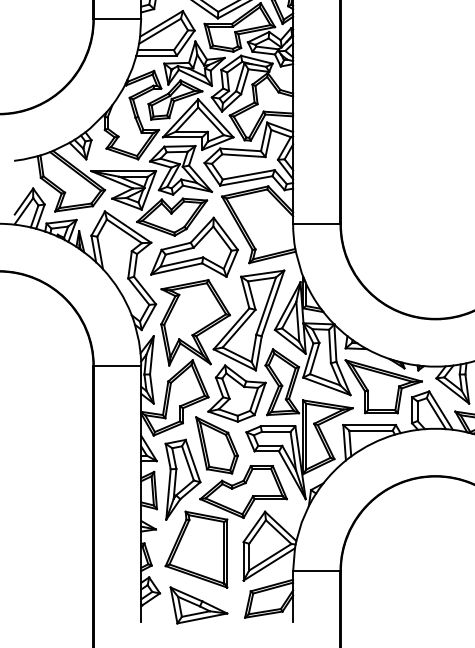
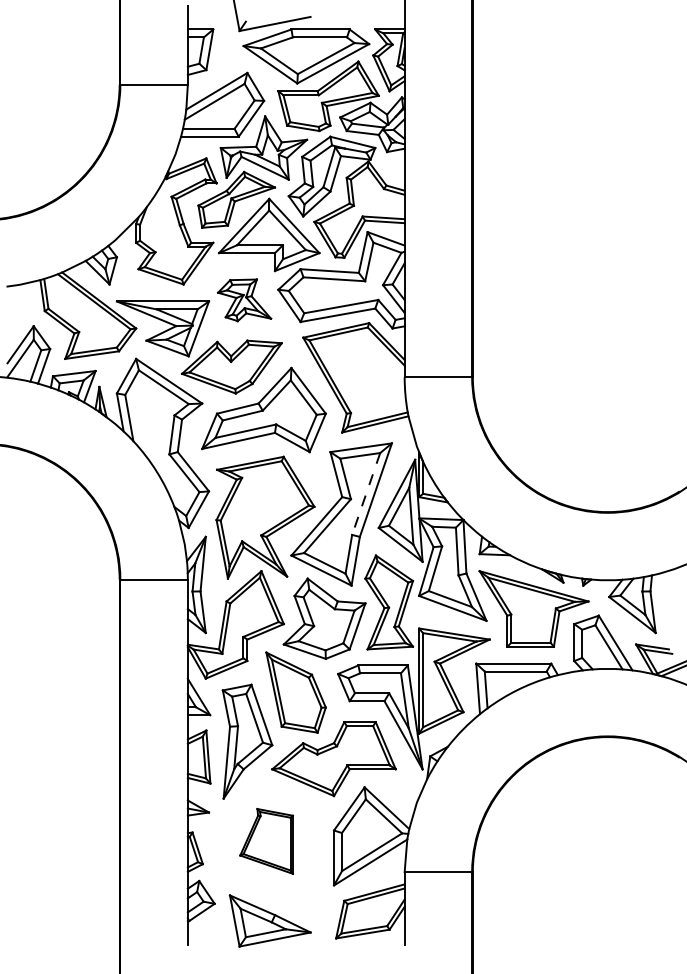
part: (180, 170) -> (244, 300), size x0.6
line: (266, 306) -> (366, 494), solid -> dashed
part: (196, 549) -> (266, 841), size x0.6

